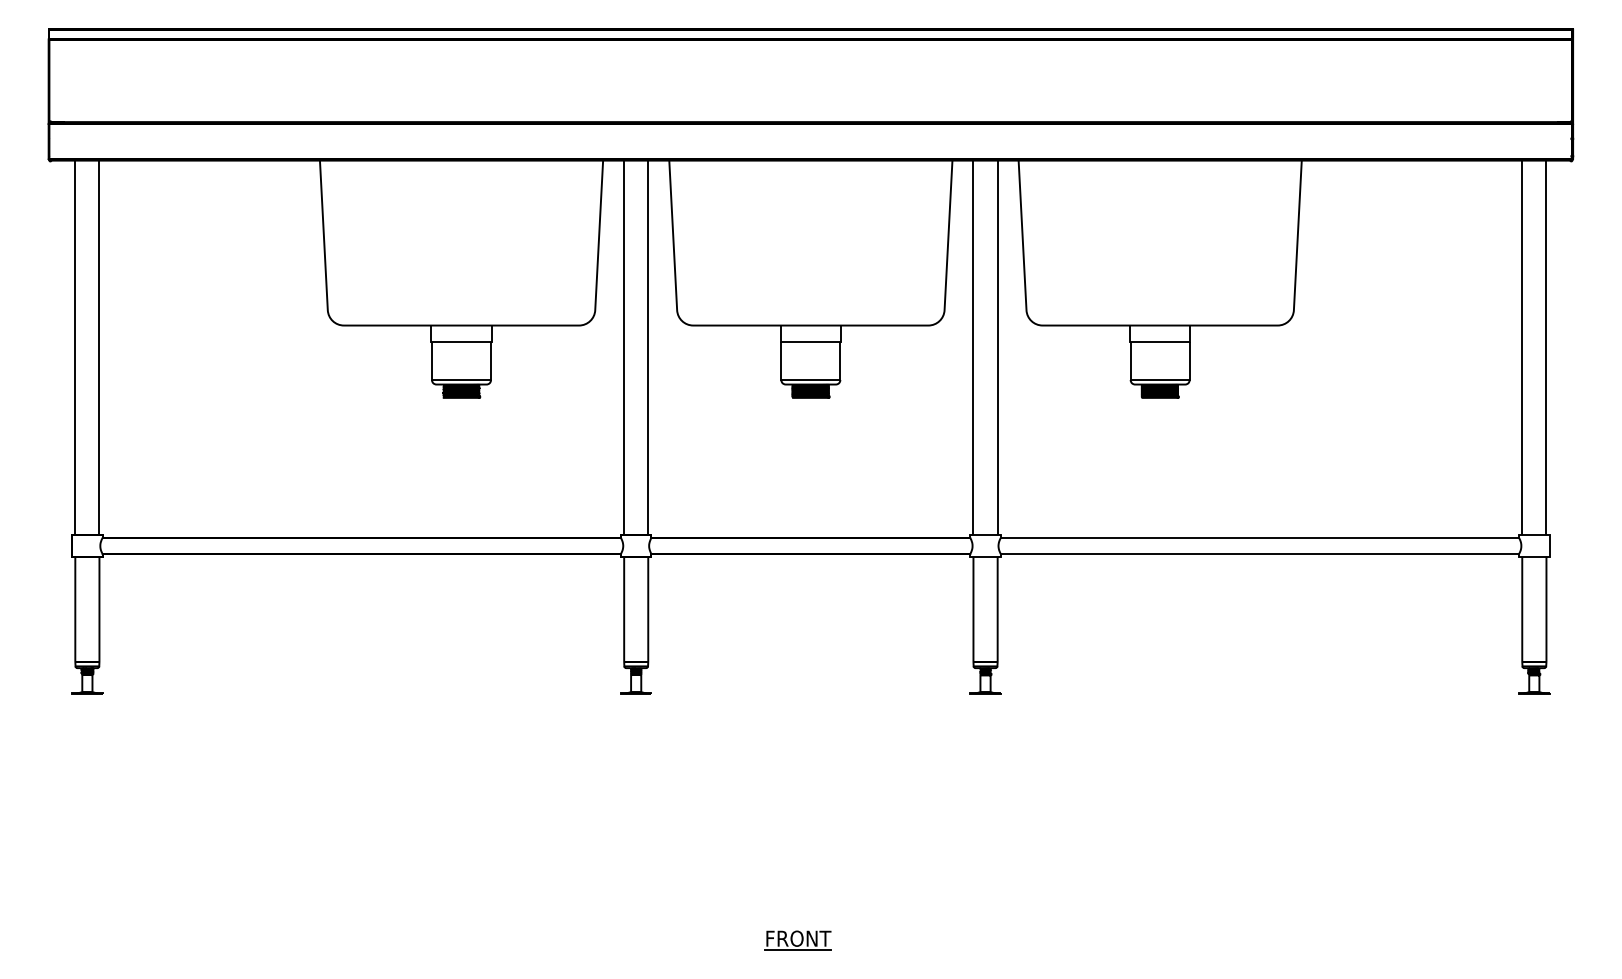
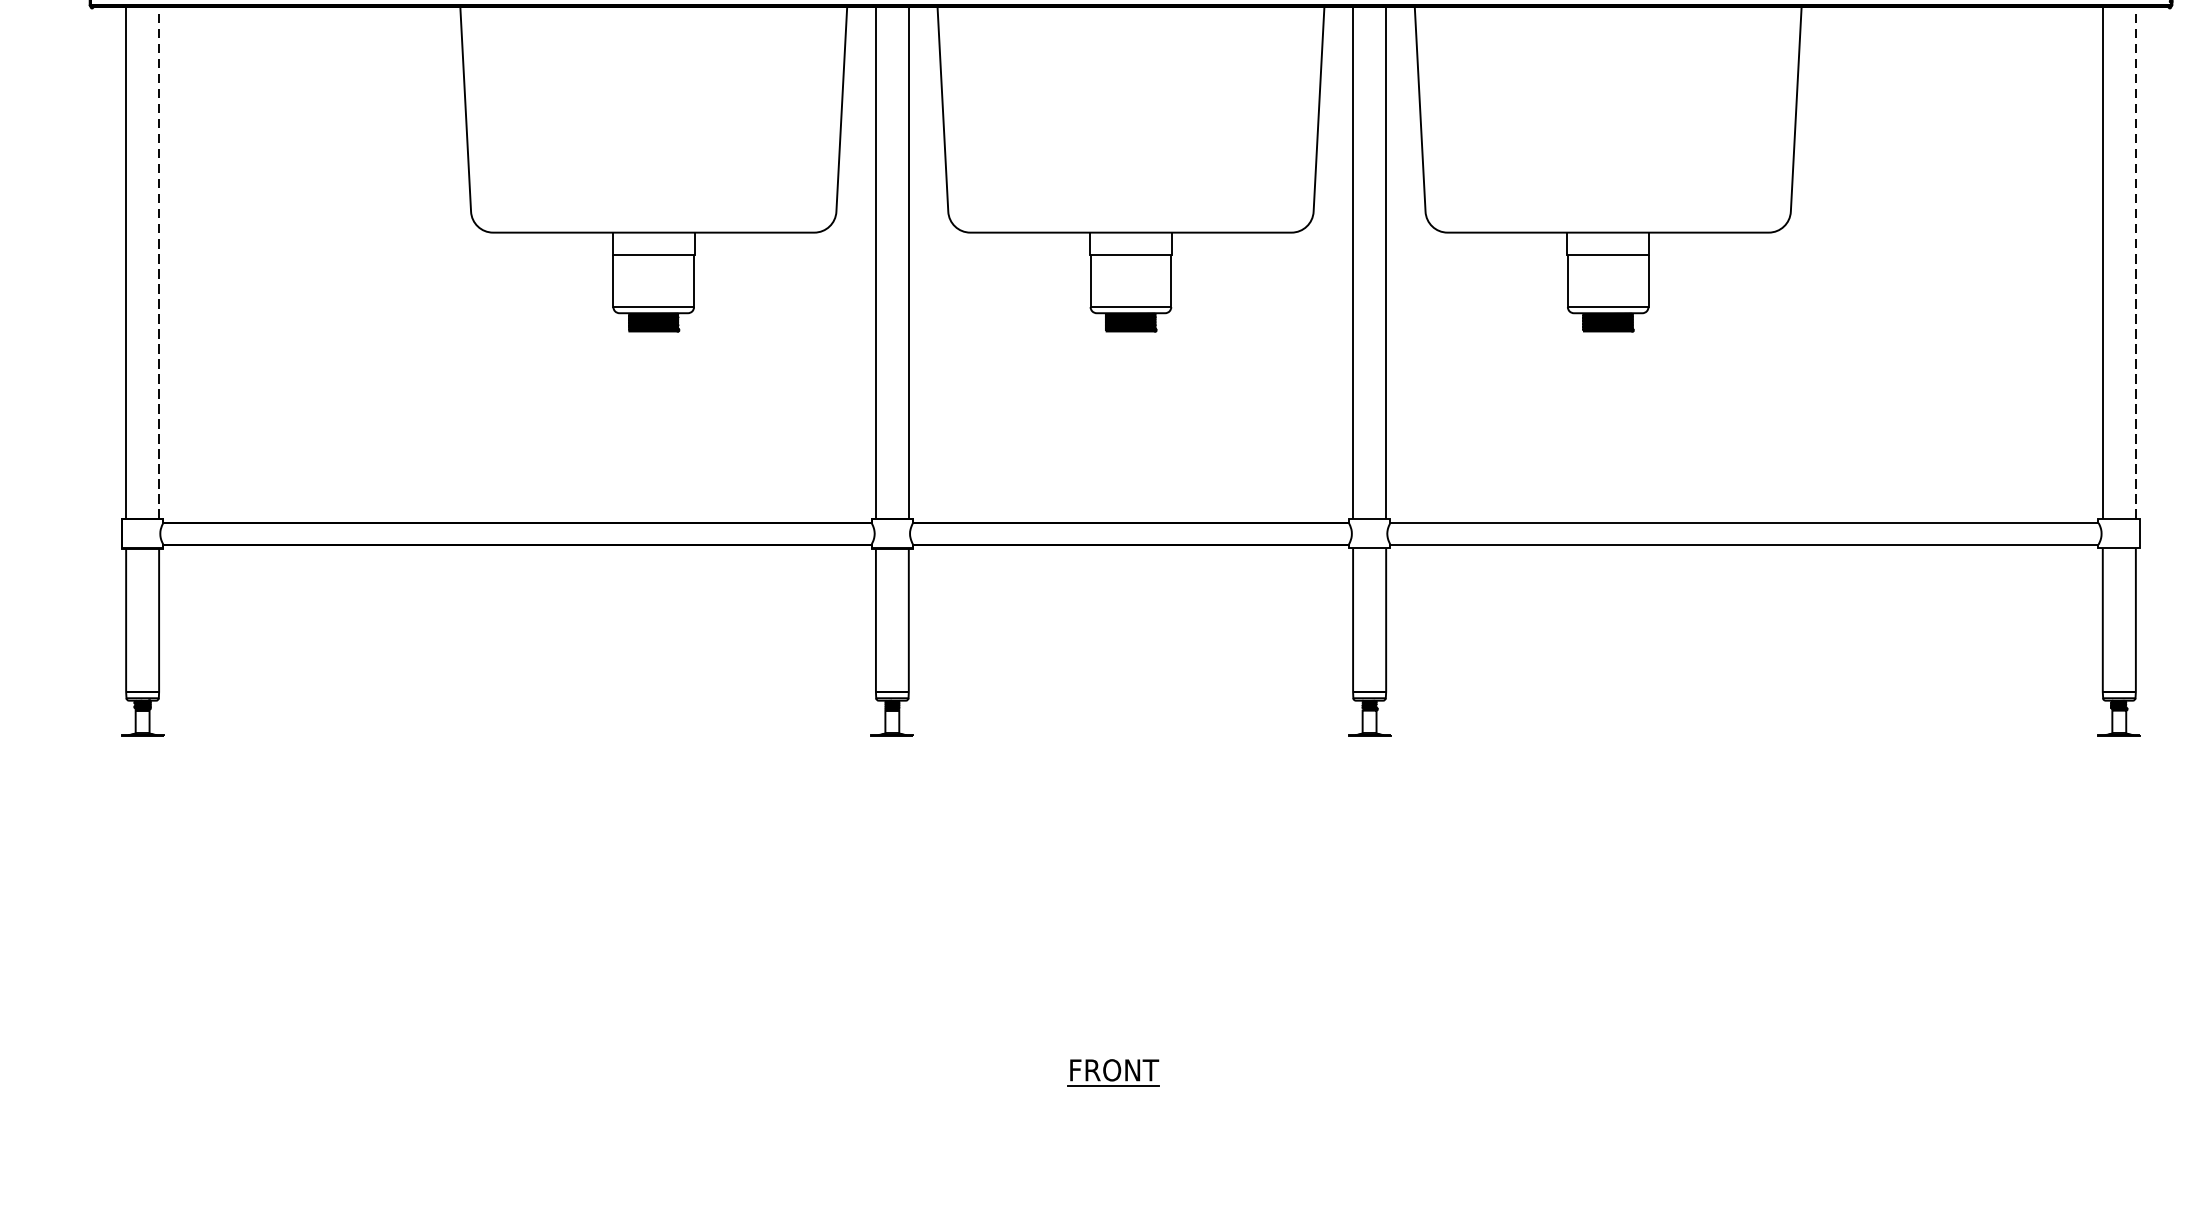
line: (99, 347) -> (159, 262), solid -> dashed
line: (1546, 347) -> (2135, 262), solid -> dashed

